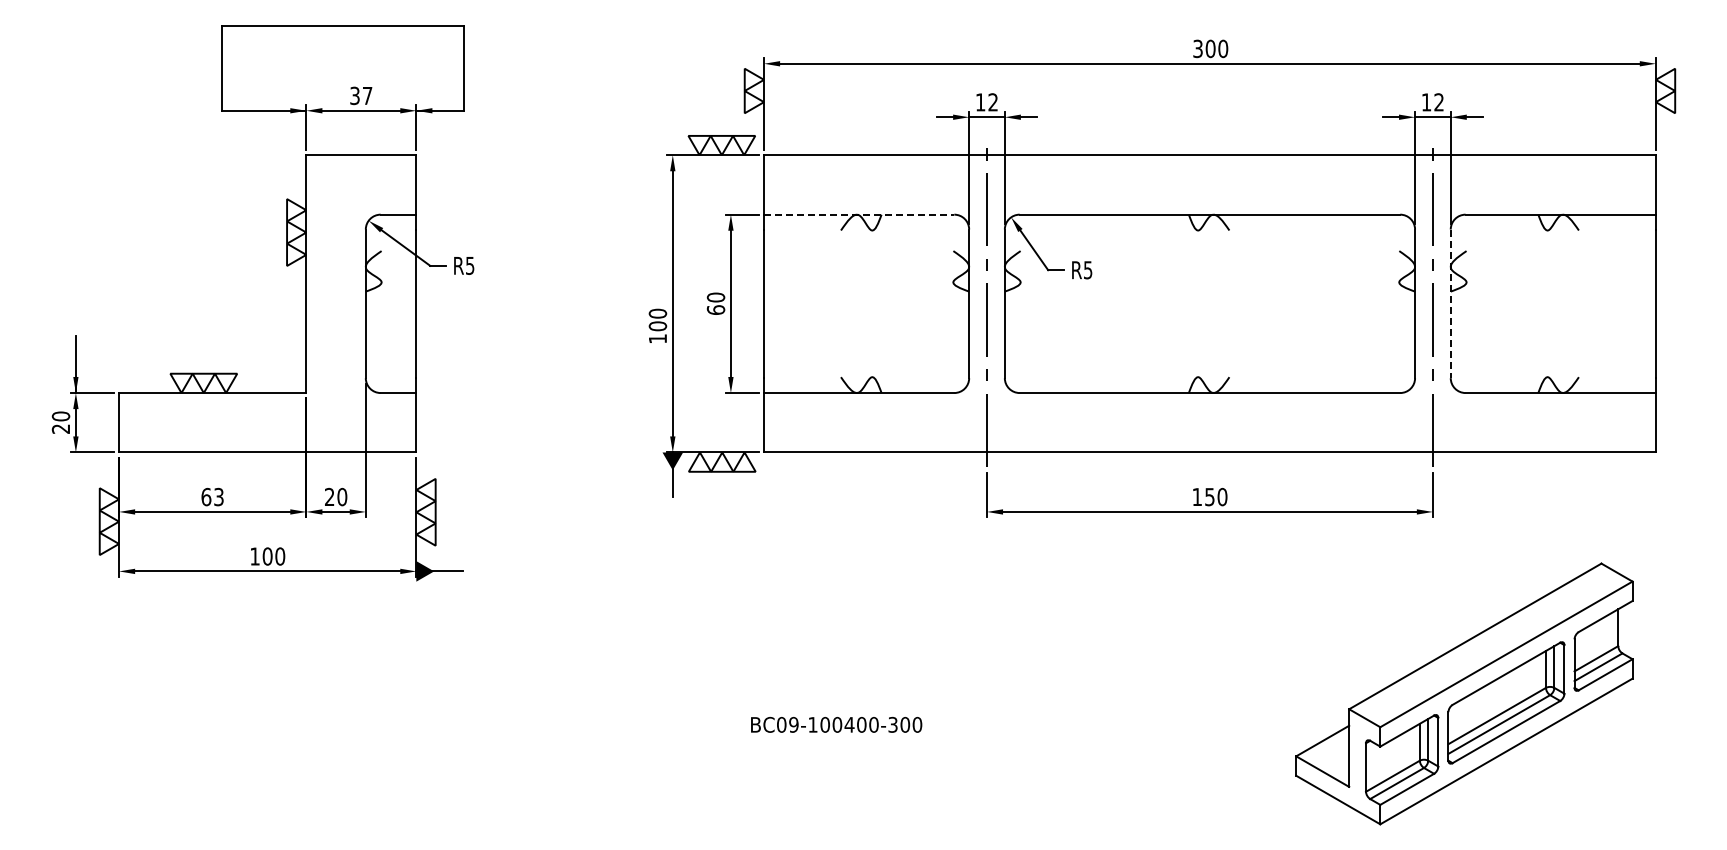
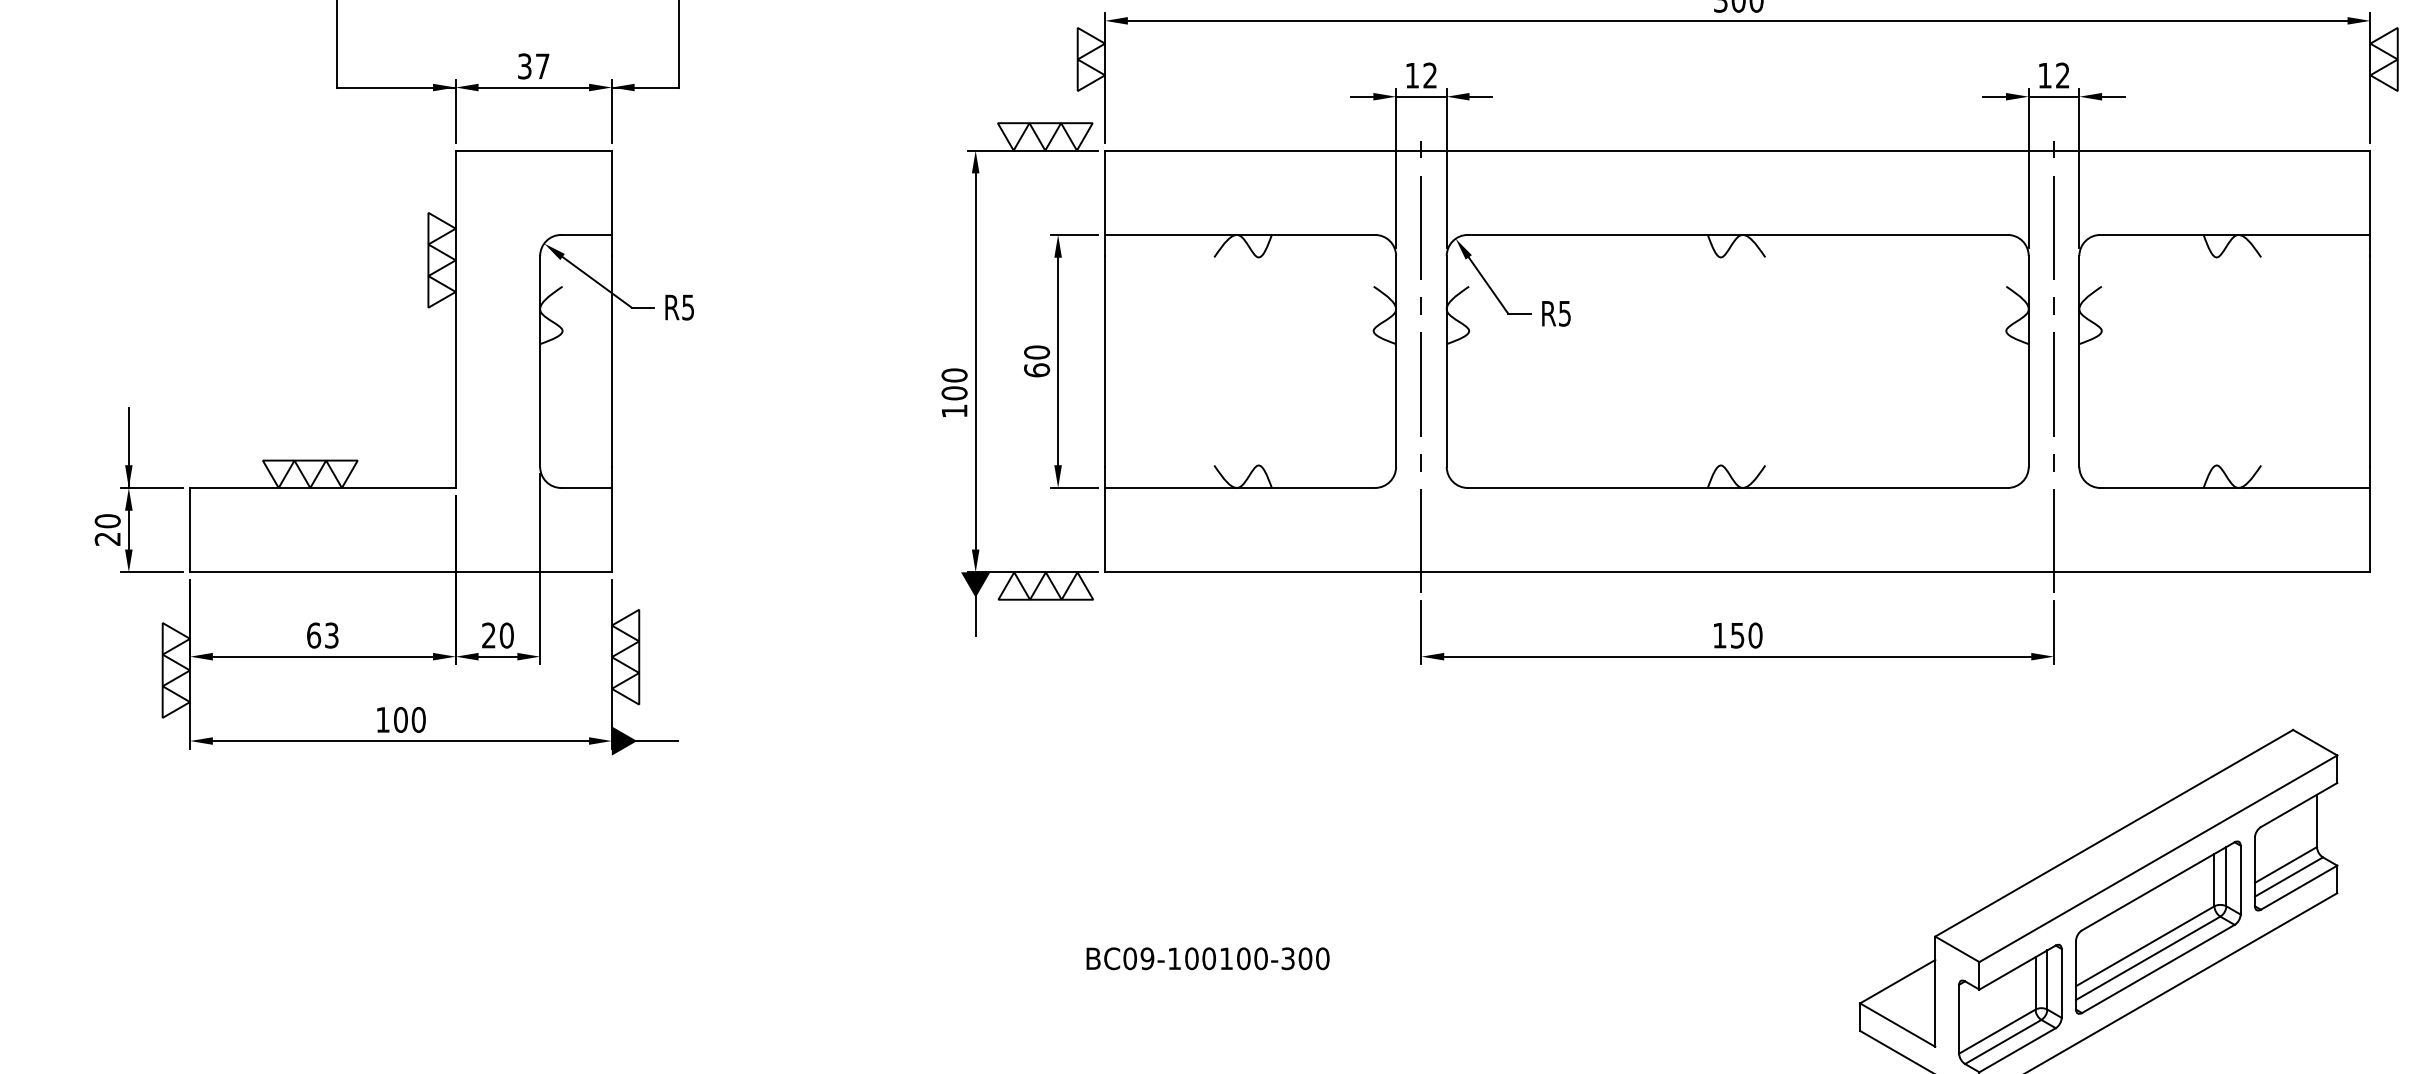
line: (859, 214) -> (1240, 234), dashed -> solid
line: (1450, 304) -> (2078, 362), dashed -> solid
text: (849, 724) -> (1226, 958), BC09-100400-300 -> BC09-100100-300

